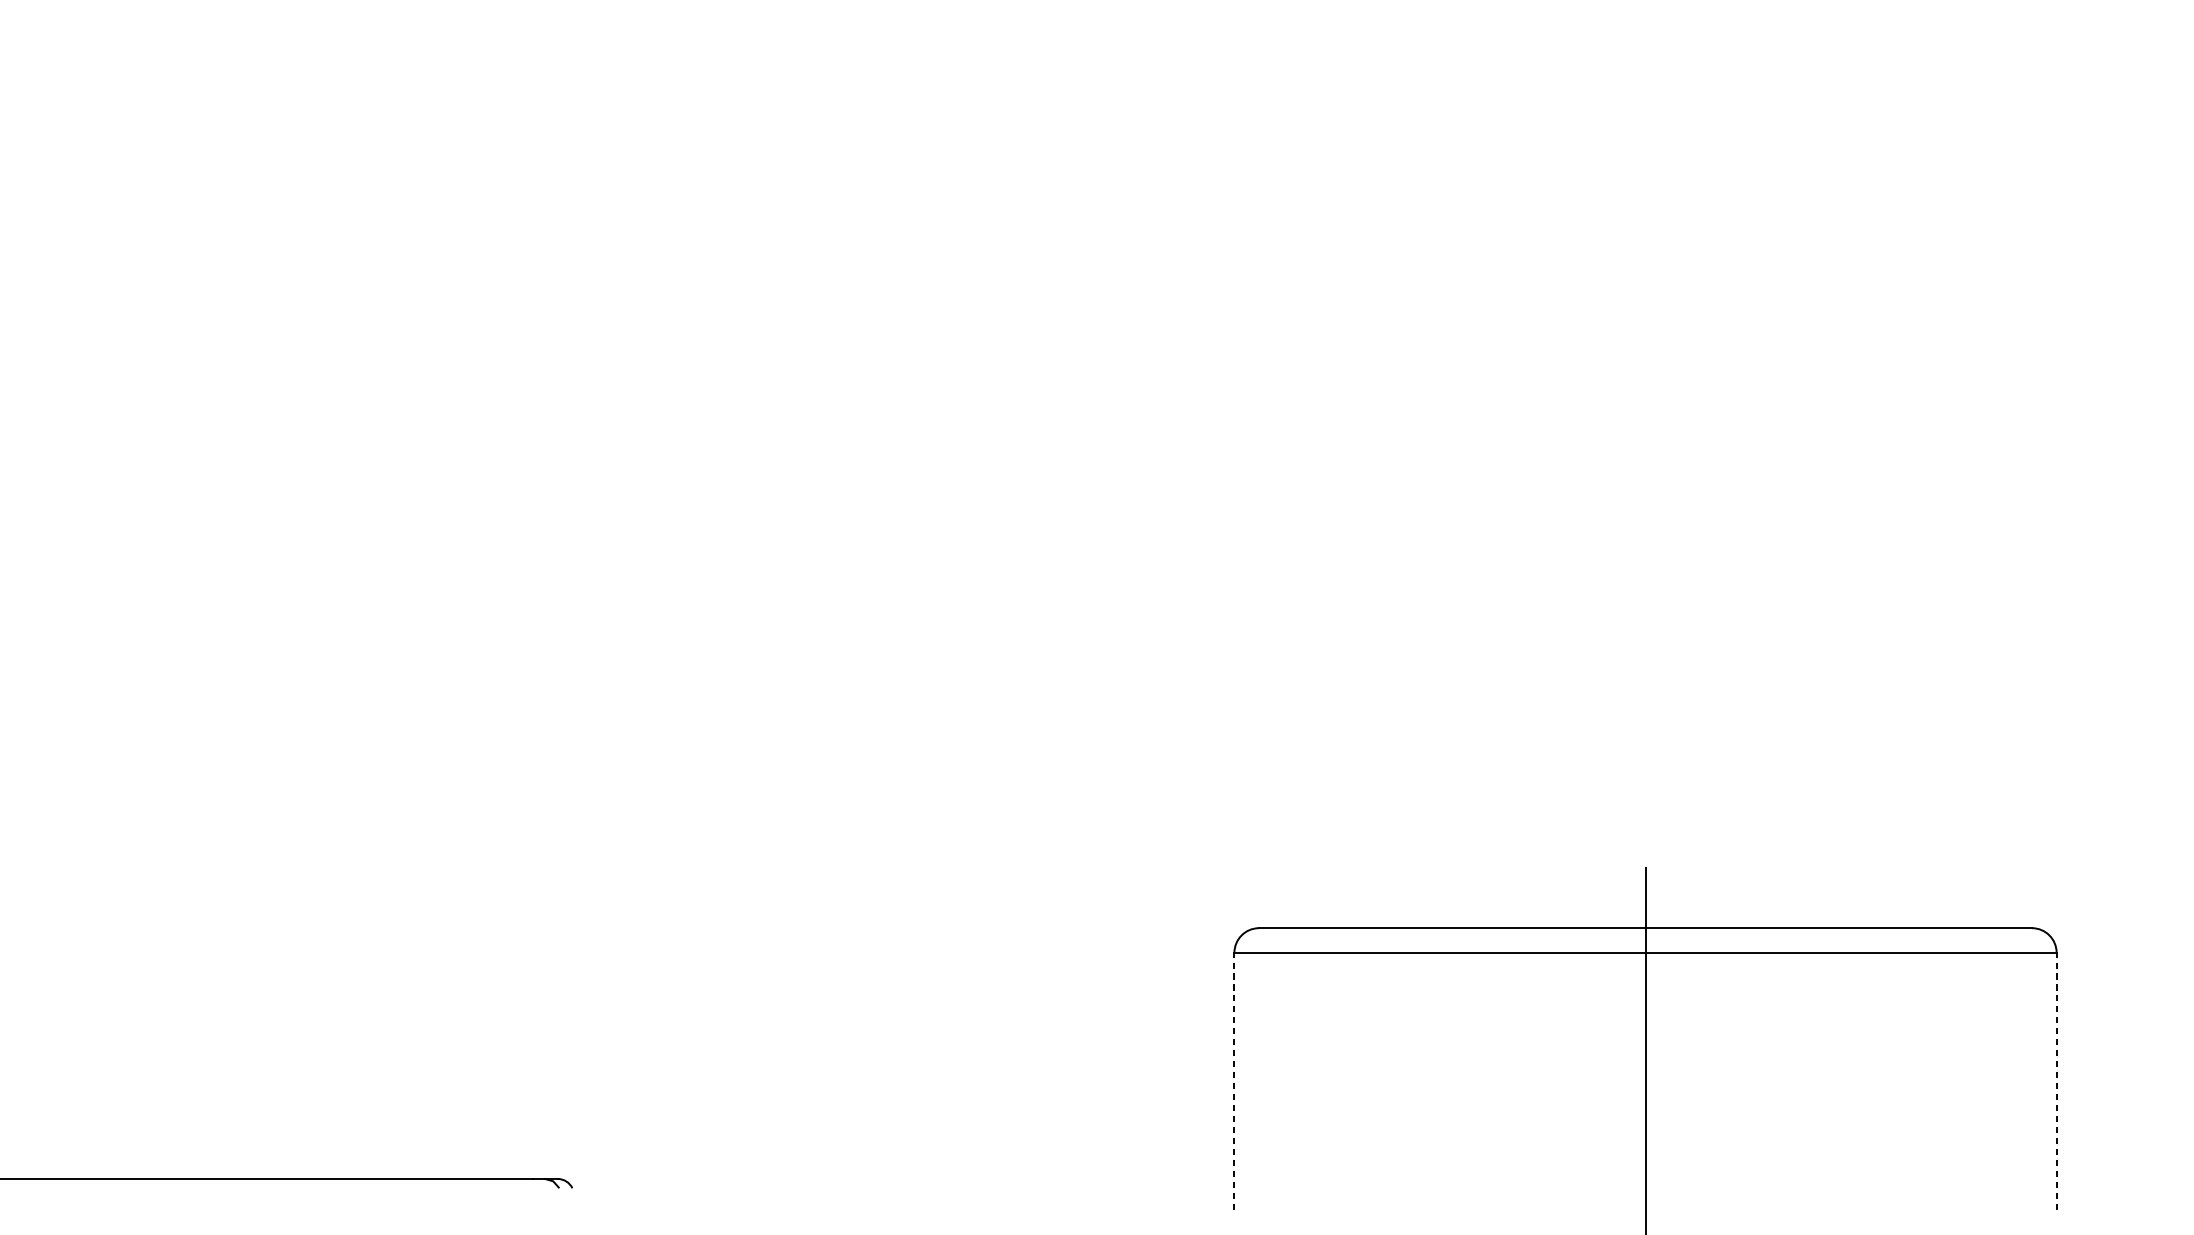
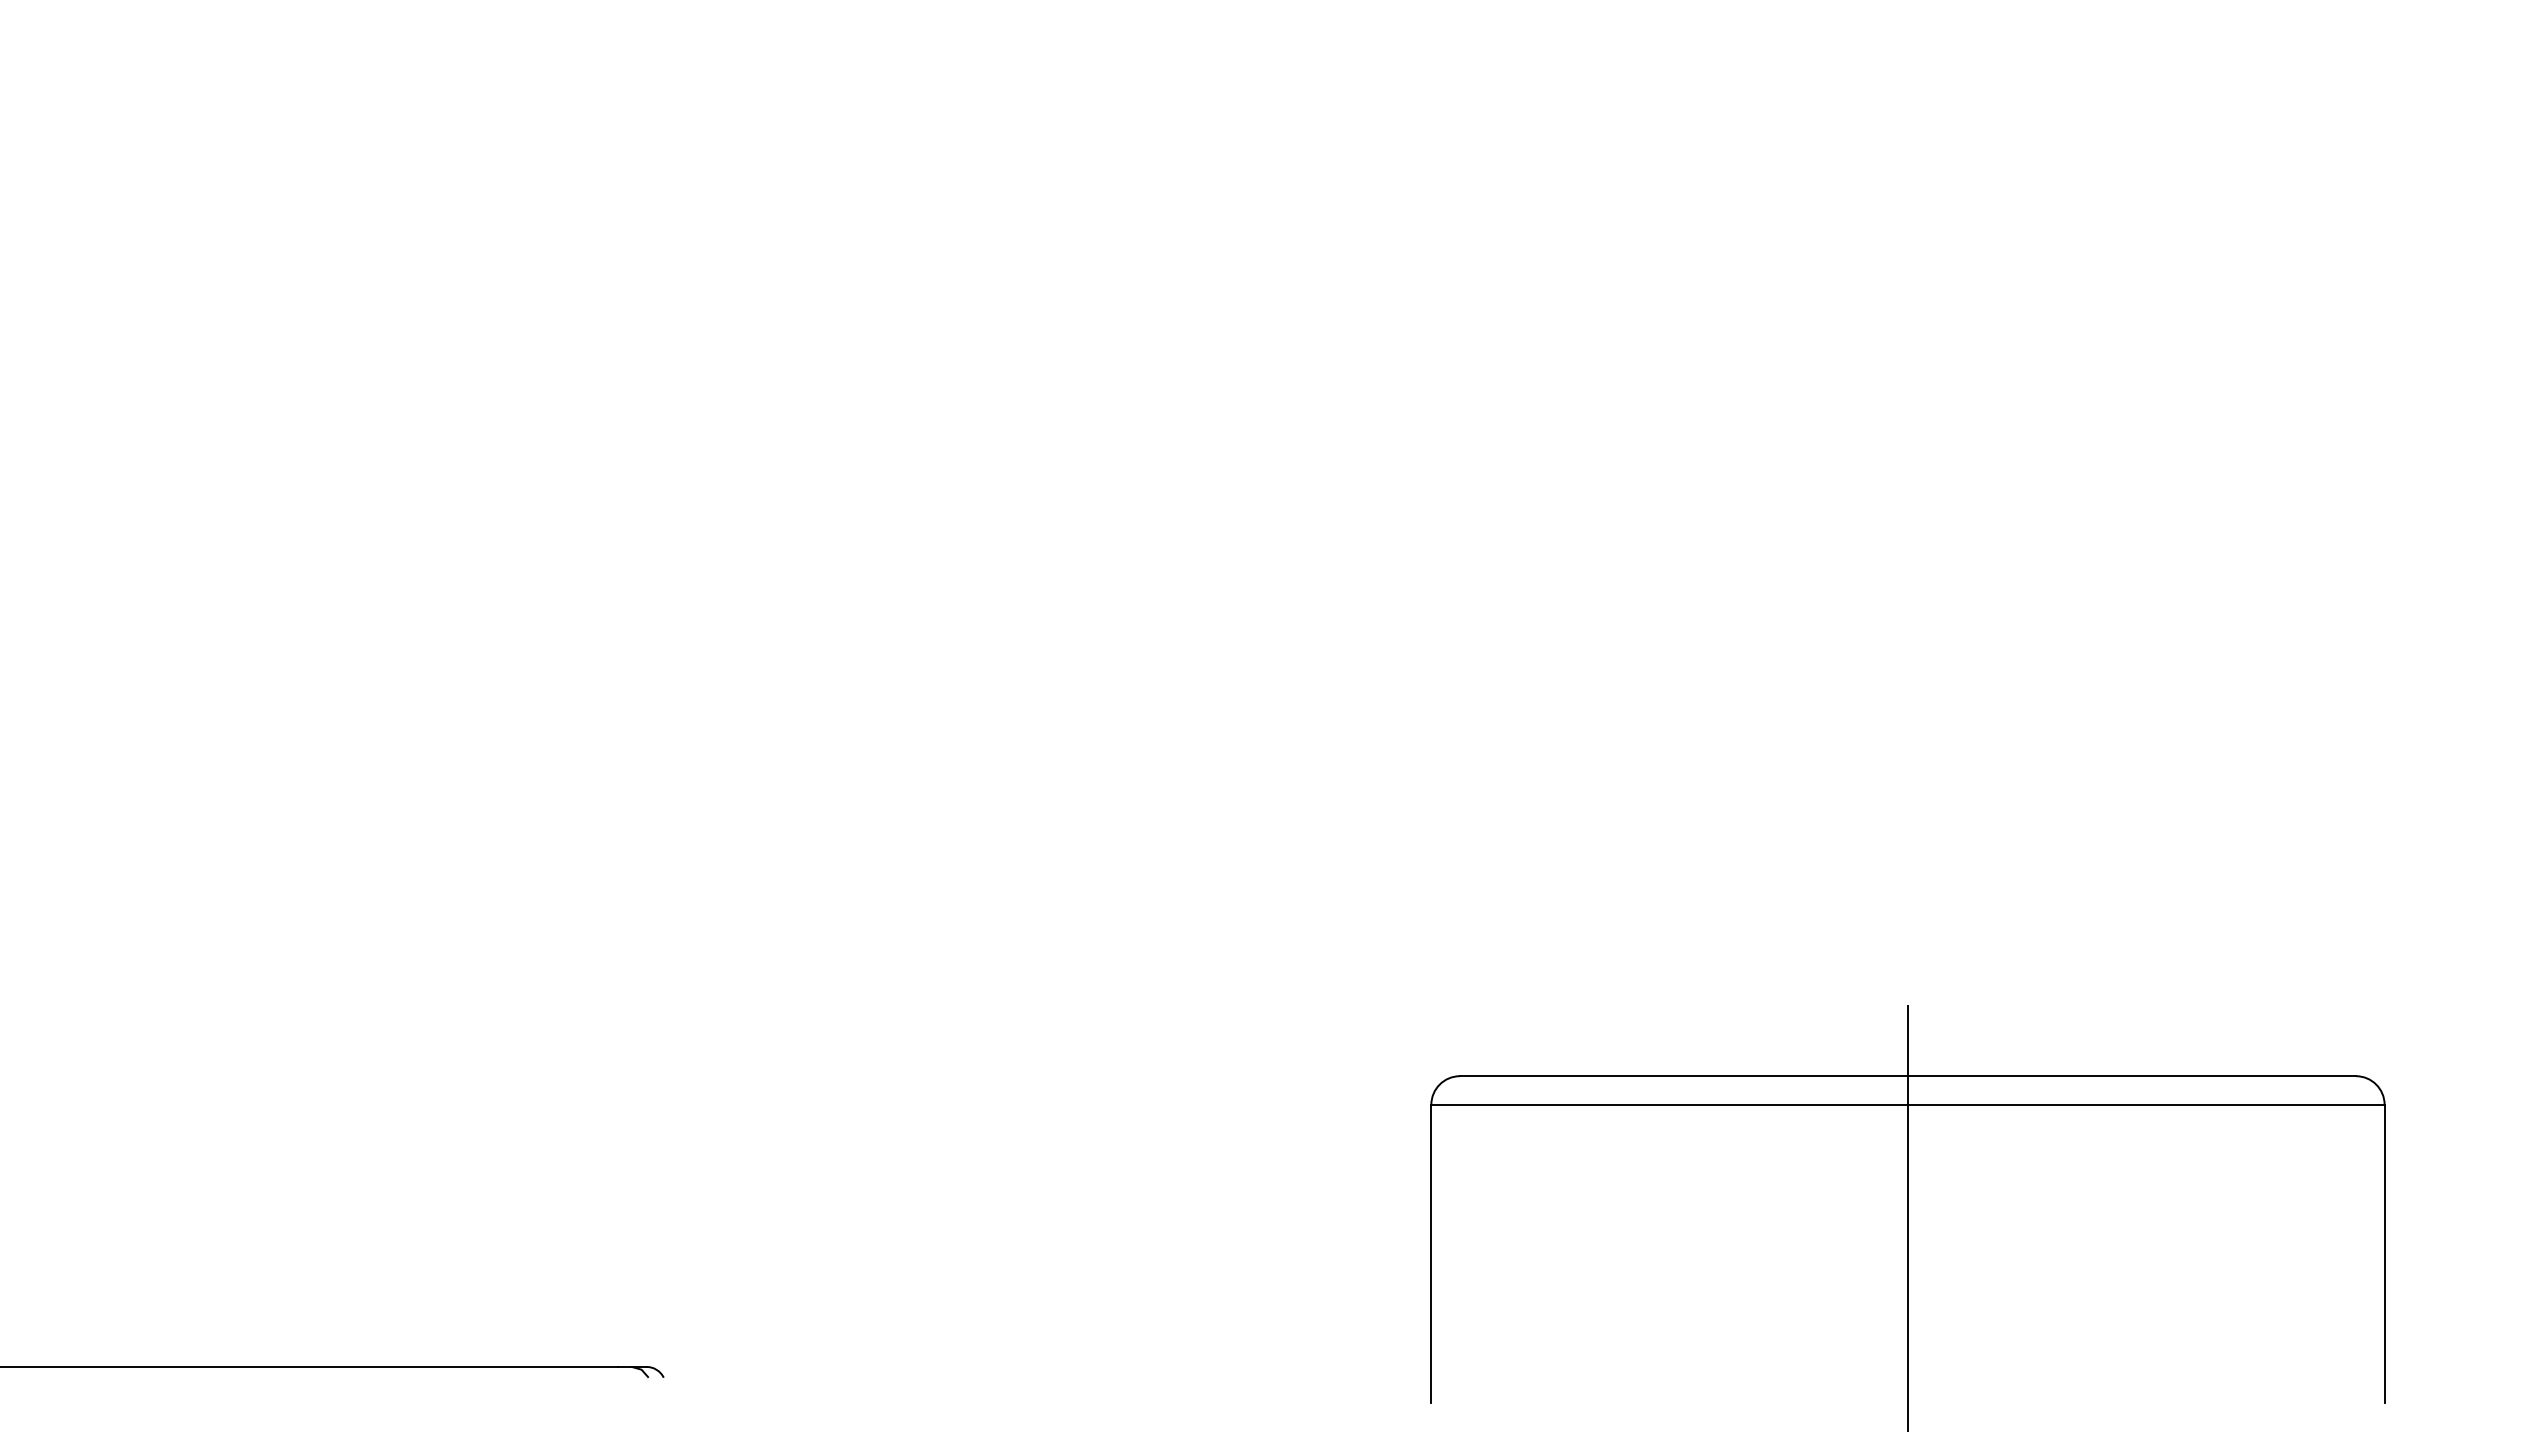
line: (1234, 1081) -> (1431, 1253), dashed -> solid
line: (2056, 1081) -> (2384, 1253), dashed -> solid

